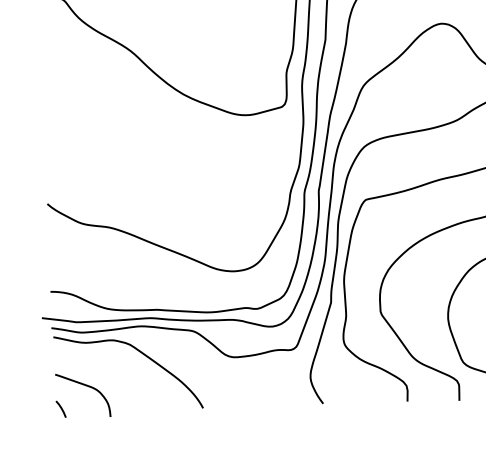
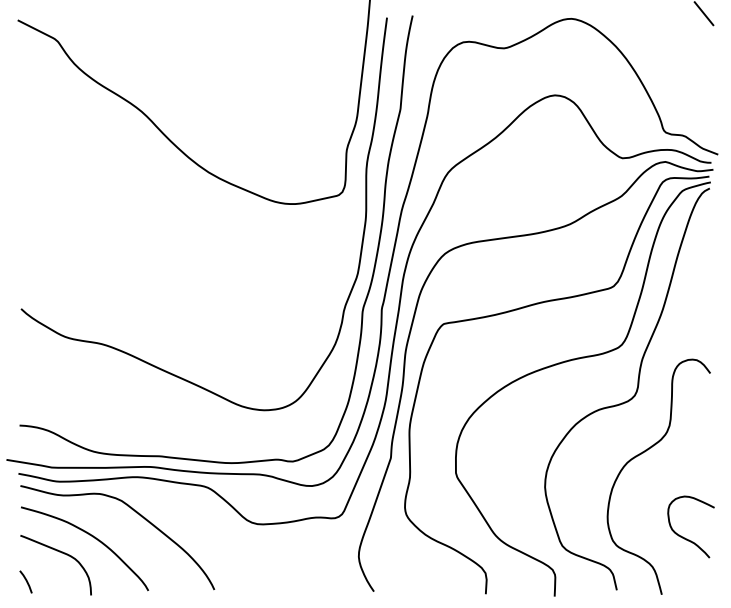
curve: (109, 373) -> (92, 537), added

